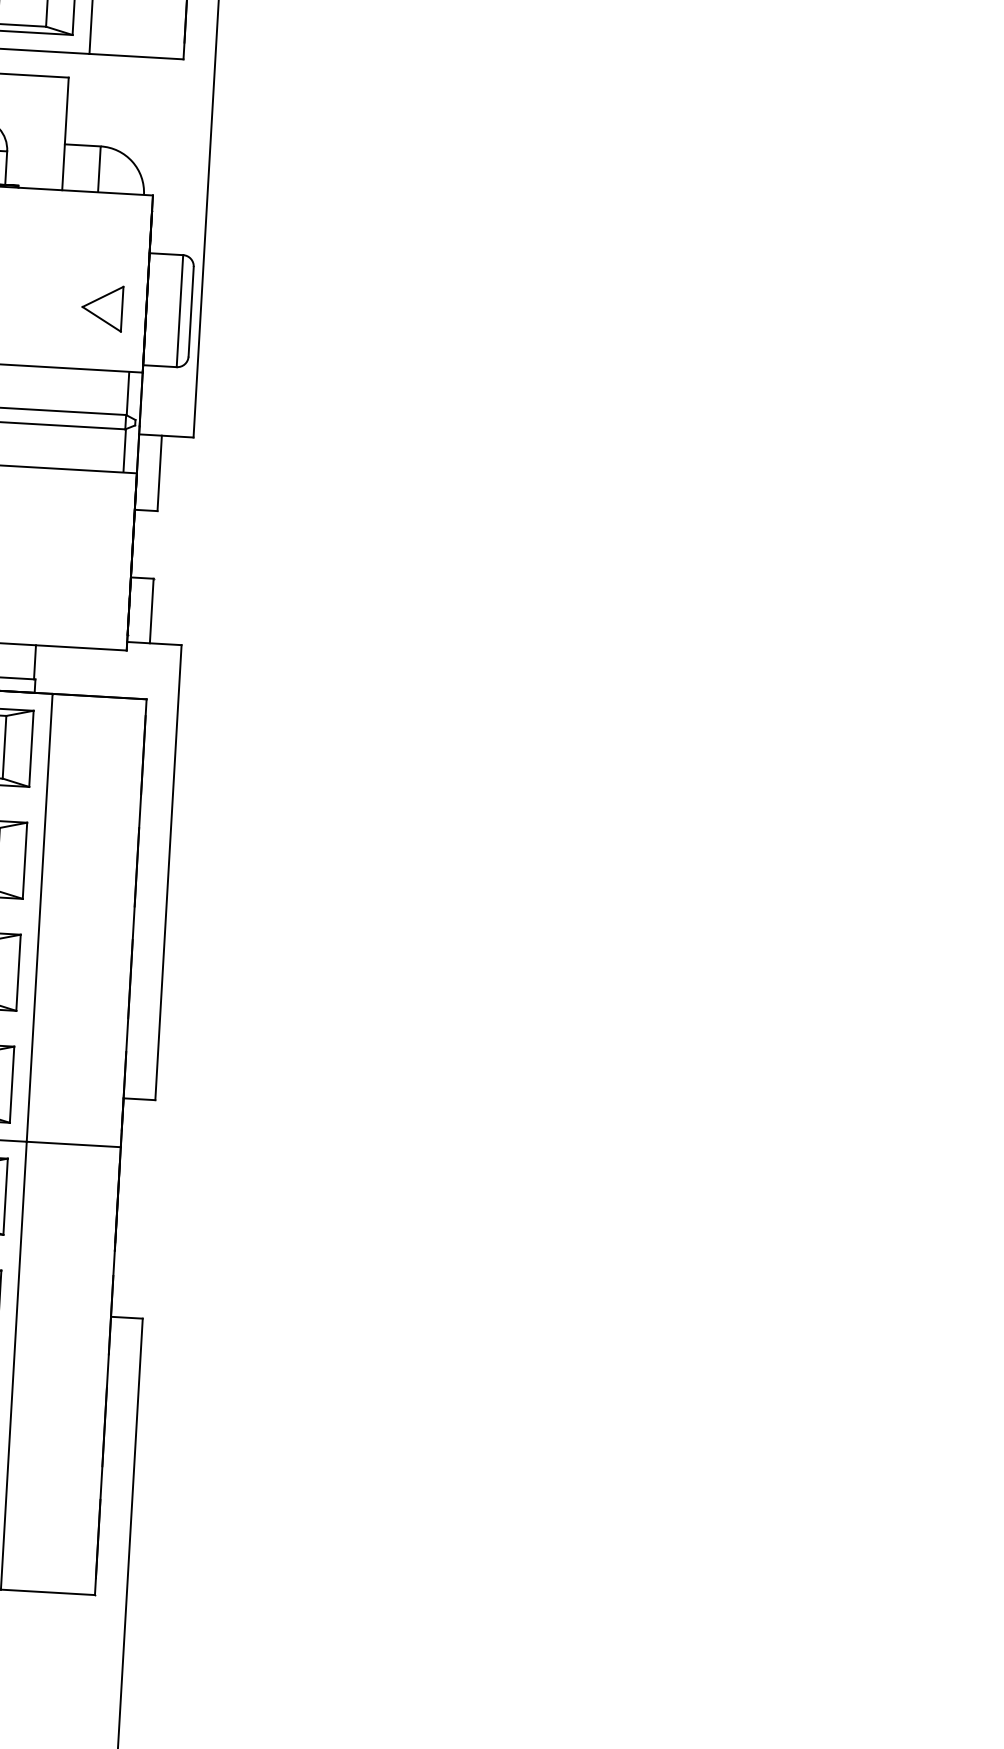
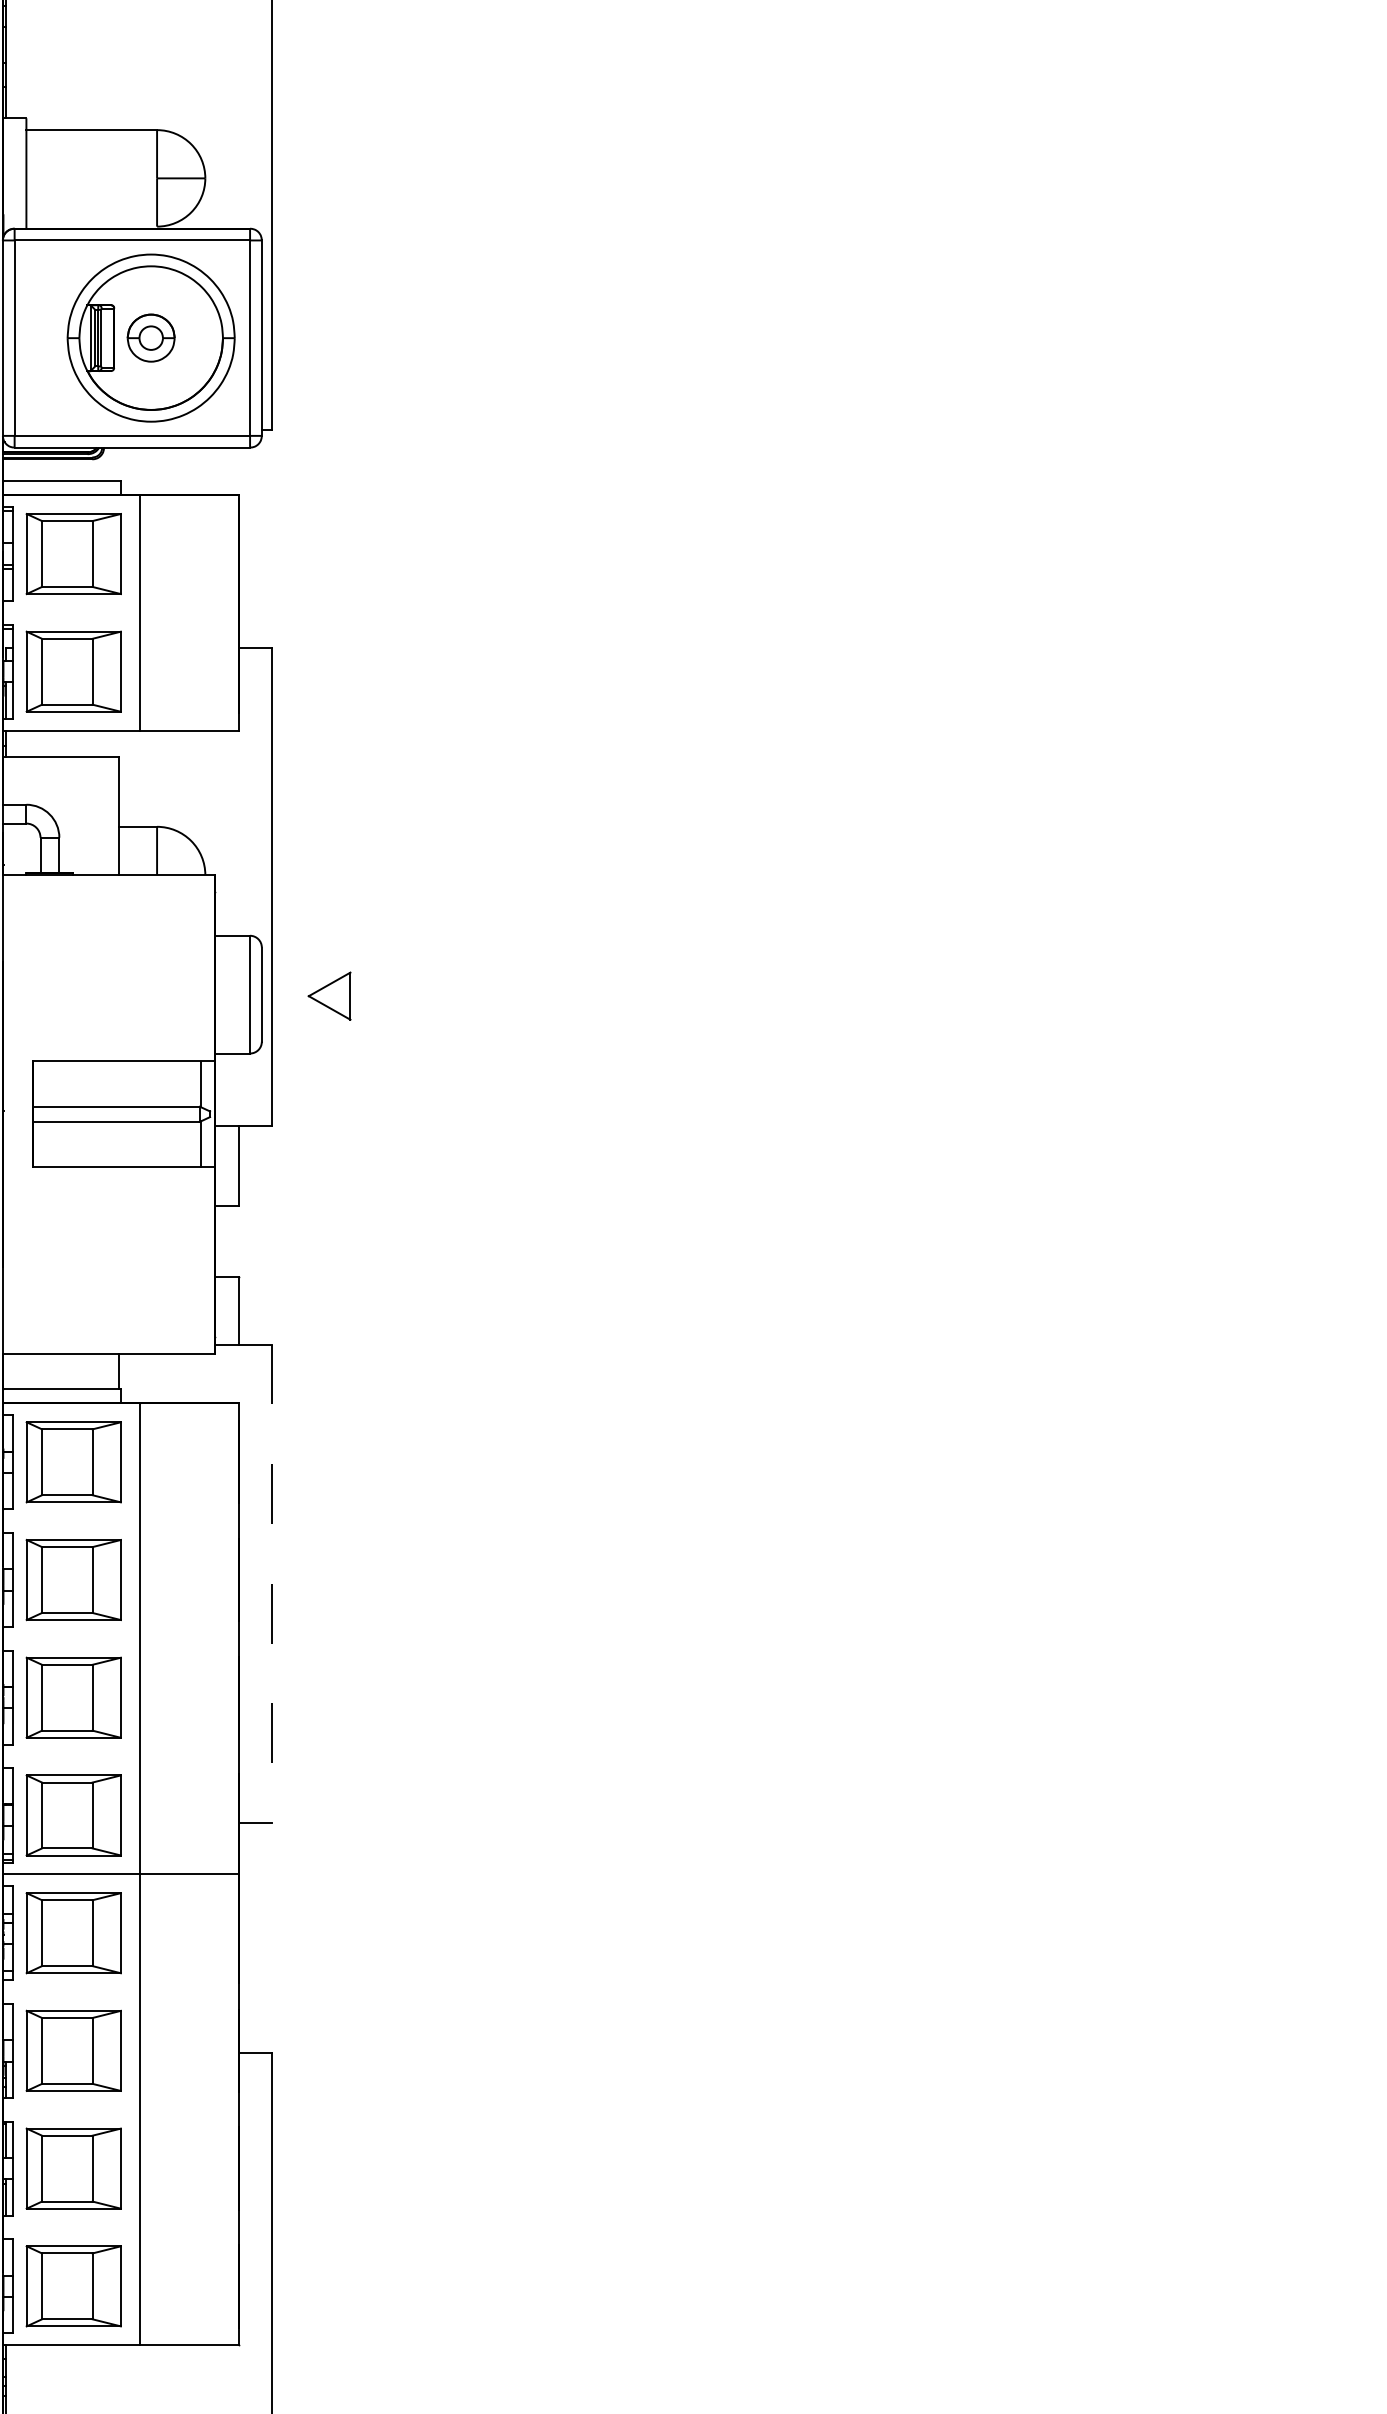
part: (102, 307) -> (329, 995), moved
line: (167, 873) -> (271, 1584), solid -> dashed

